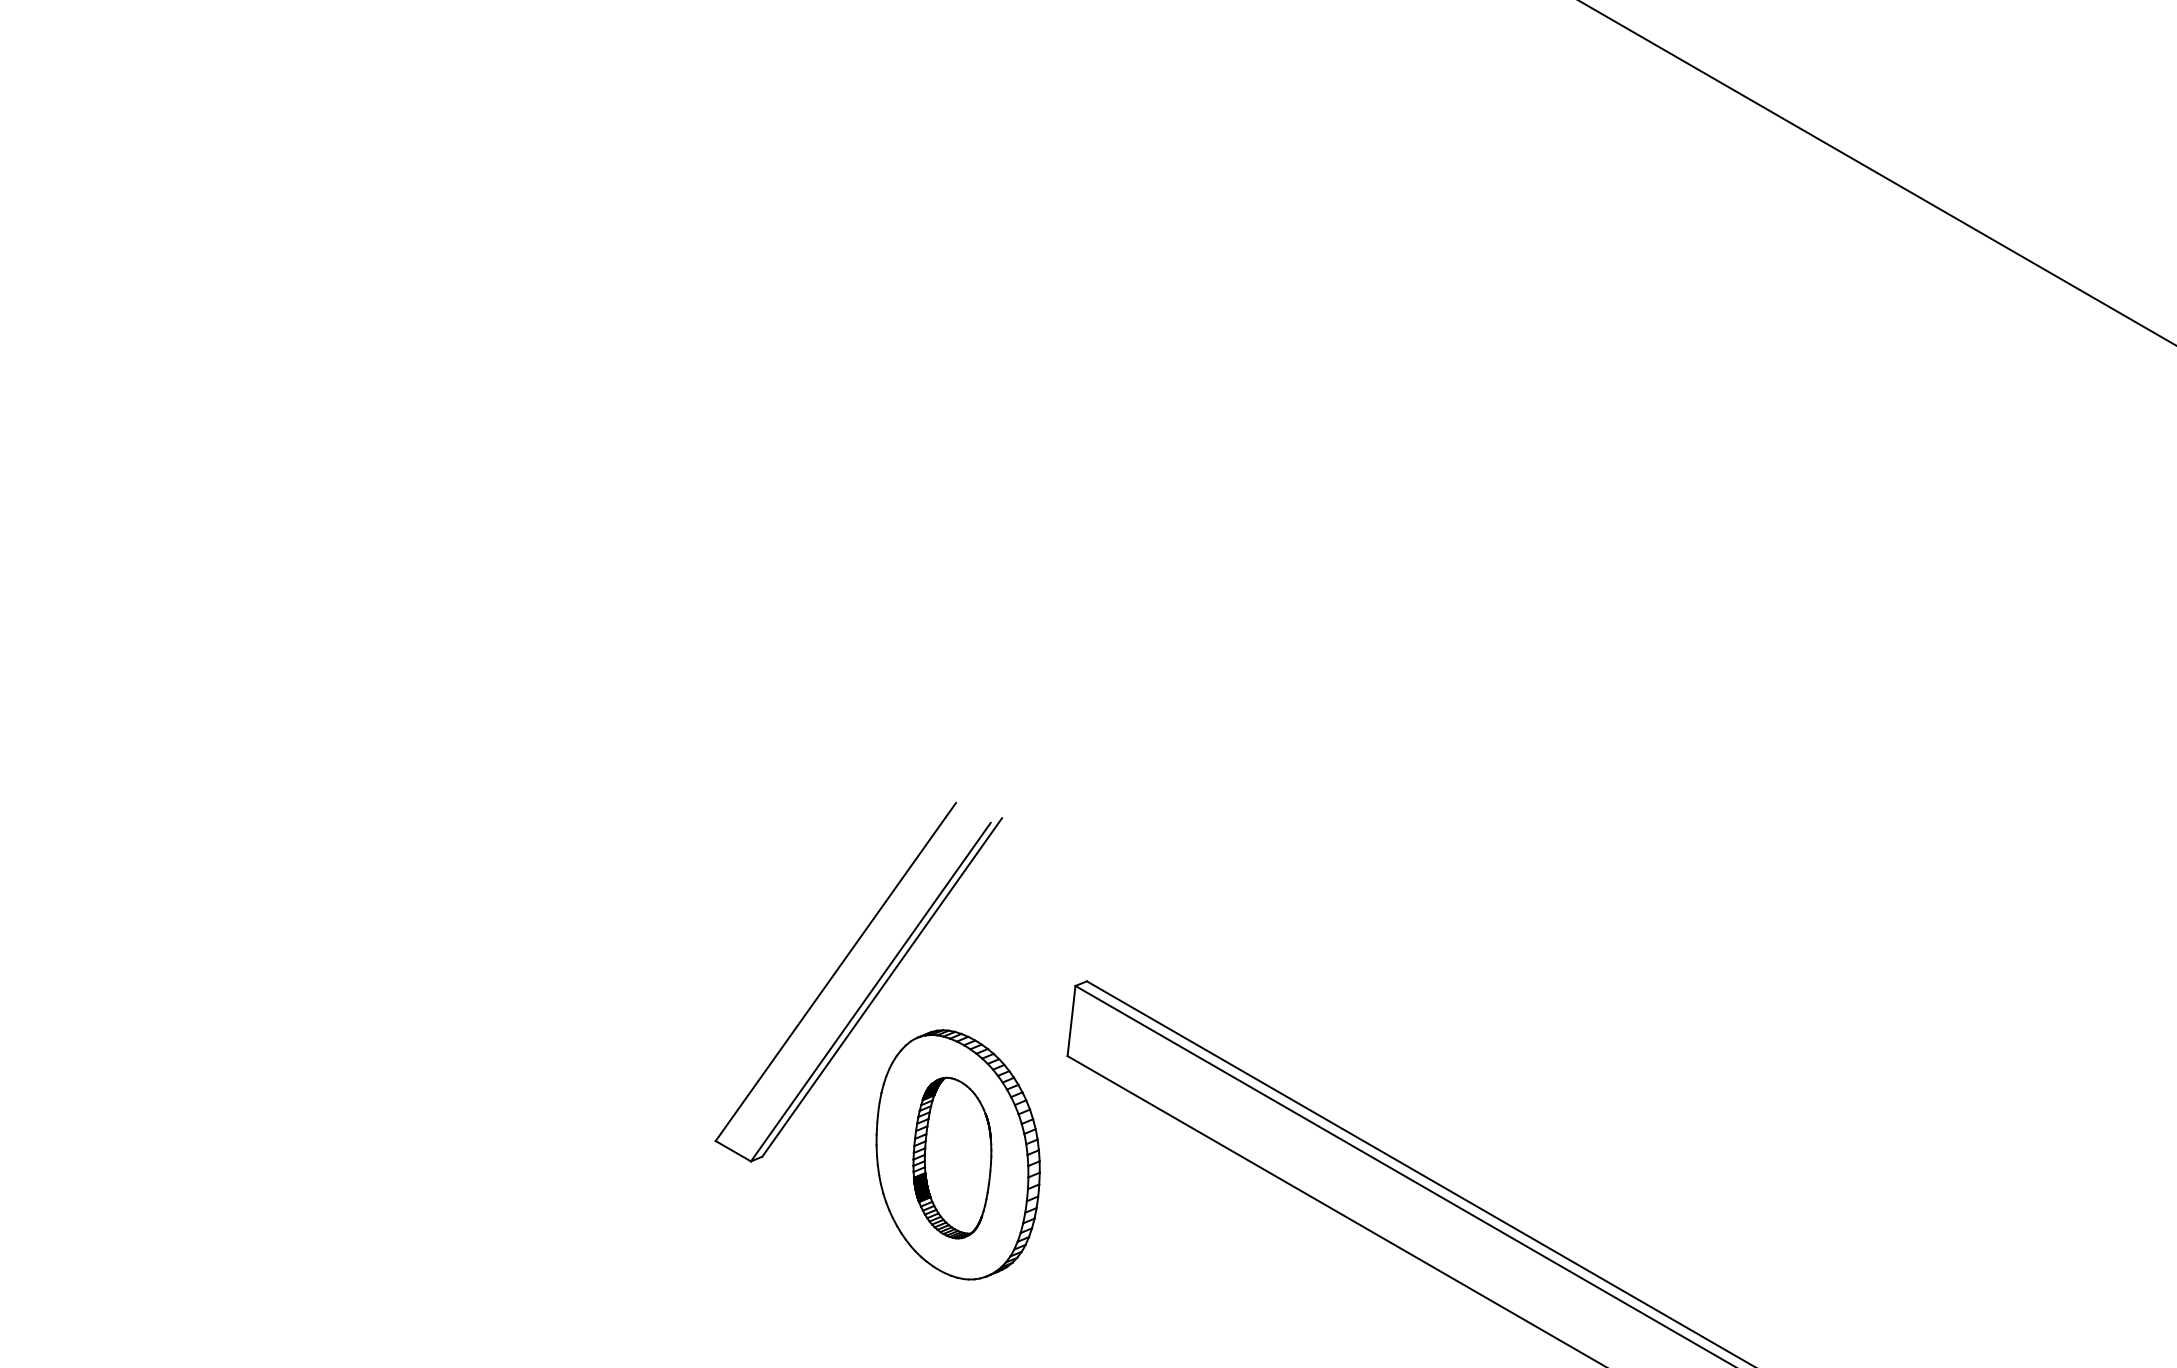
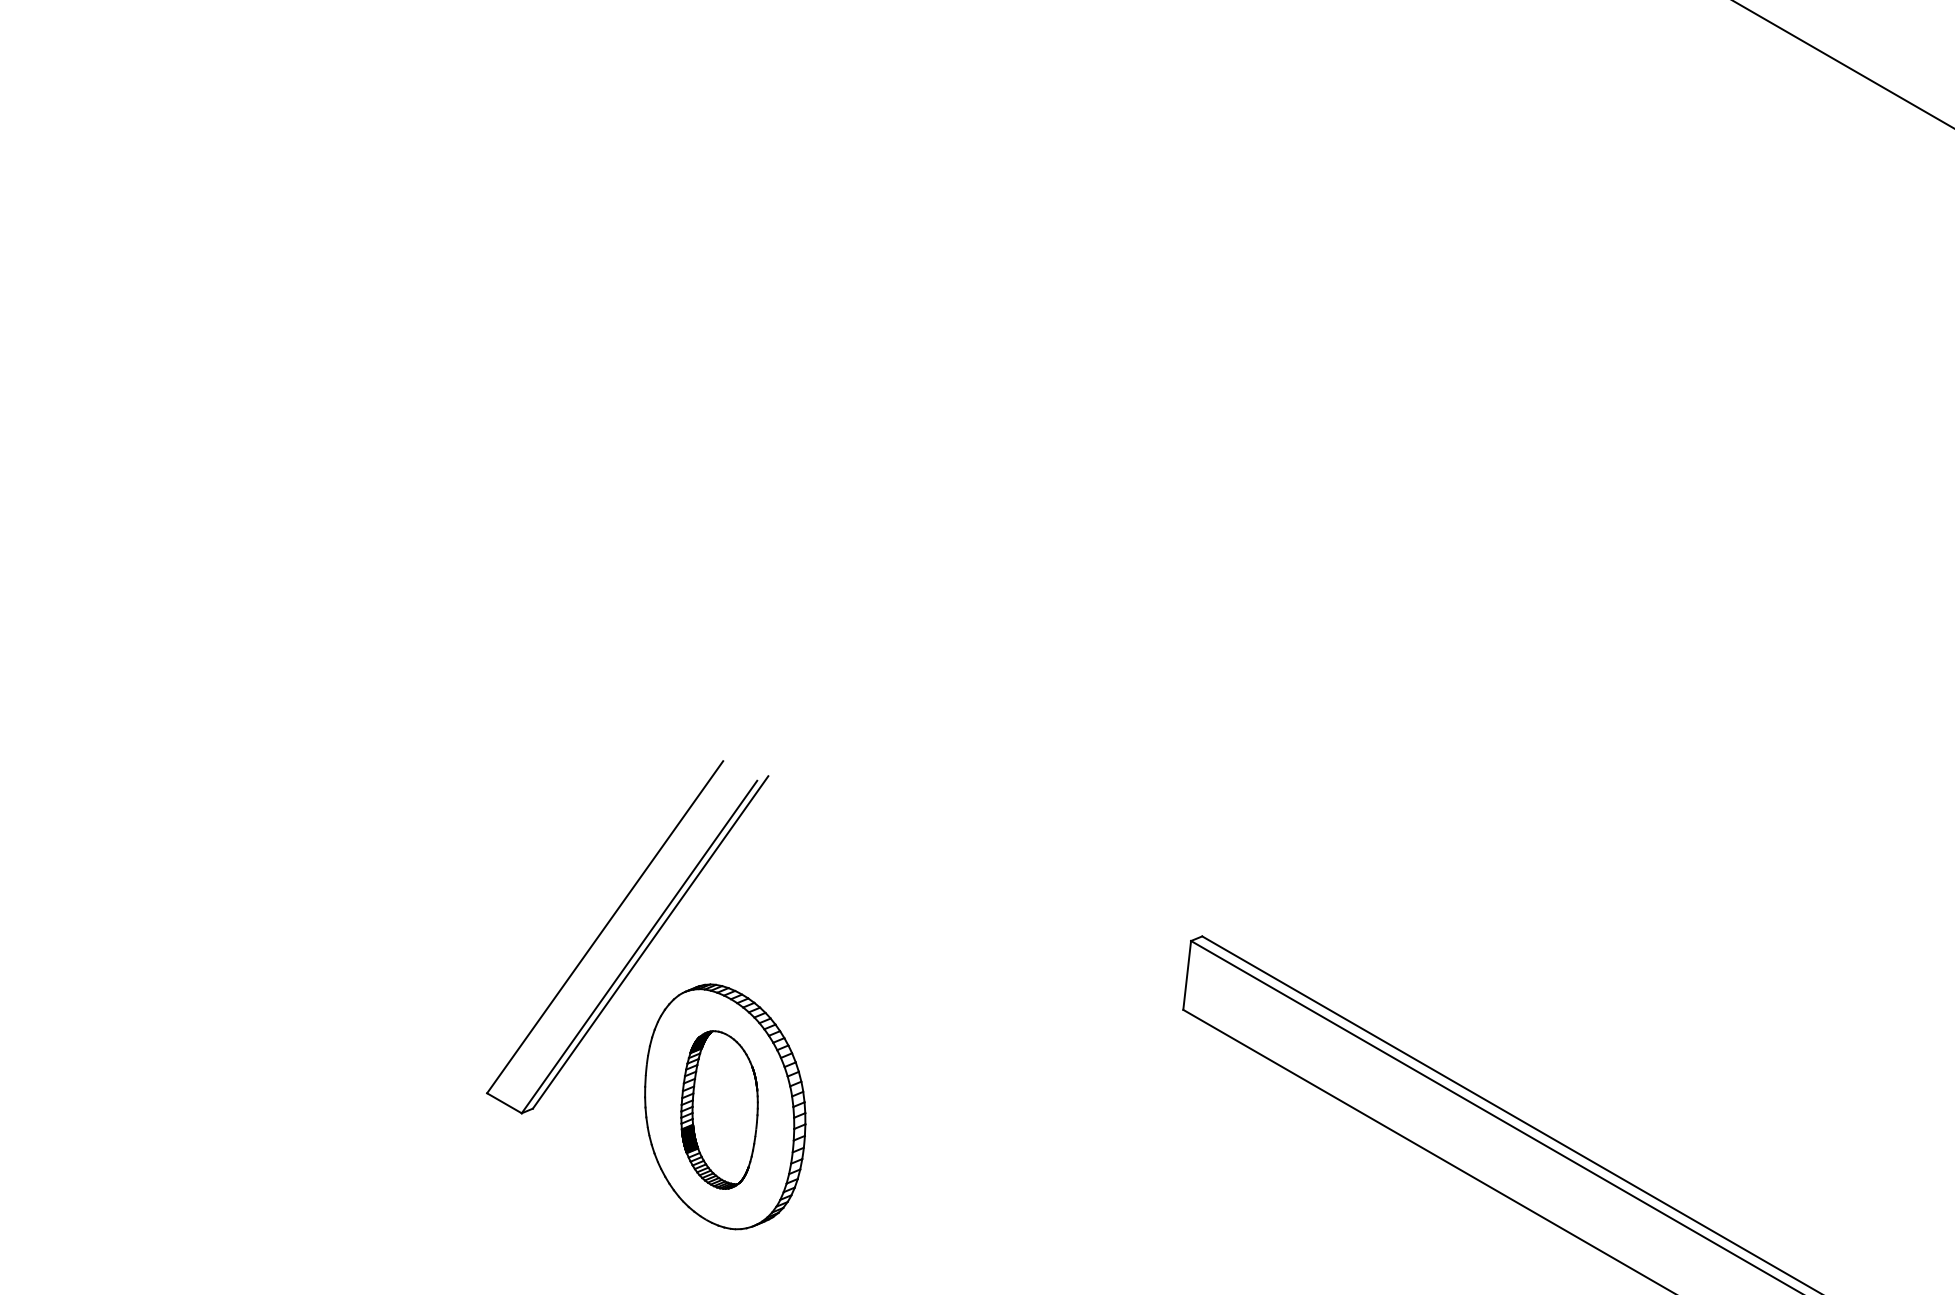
part: (895, 1055) -> (663, 1009), moved

